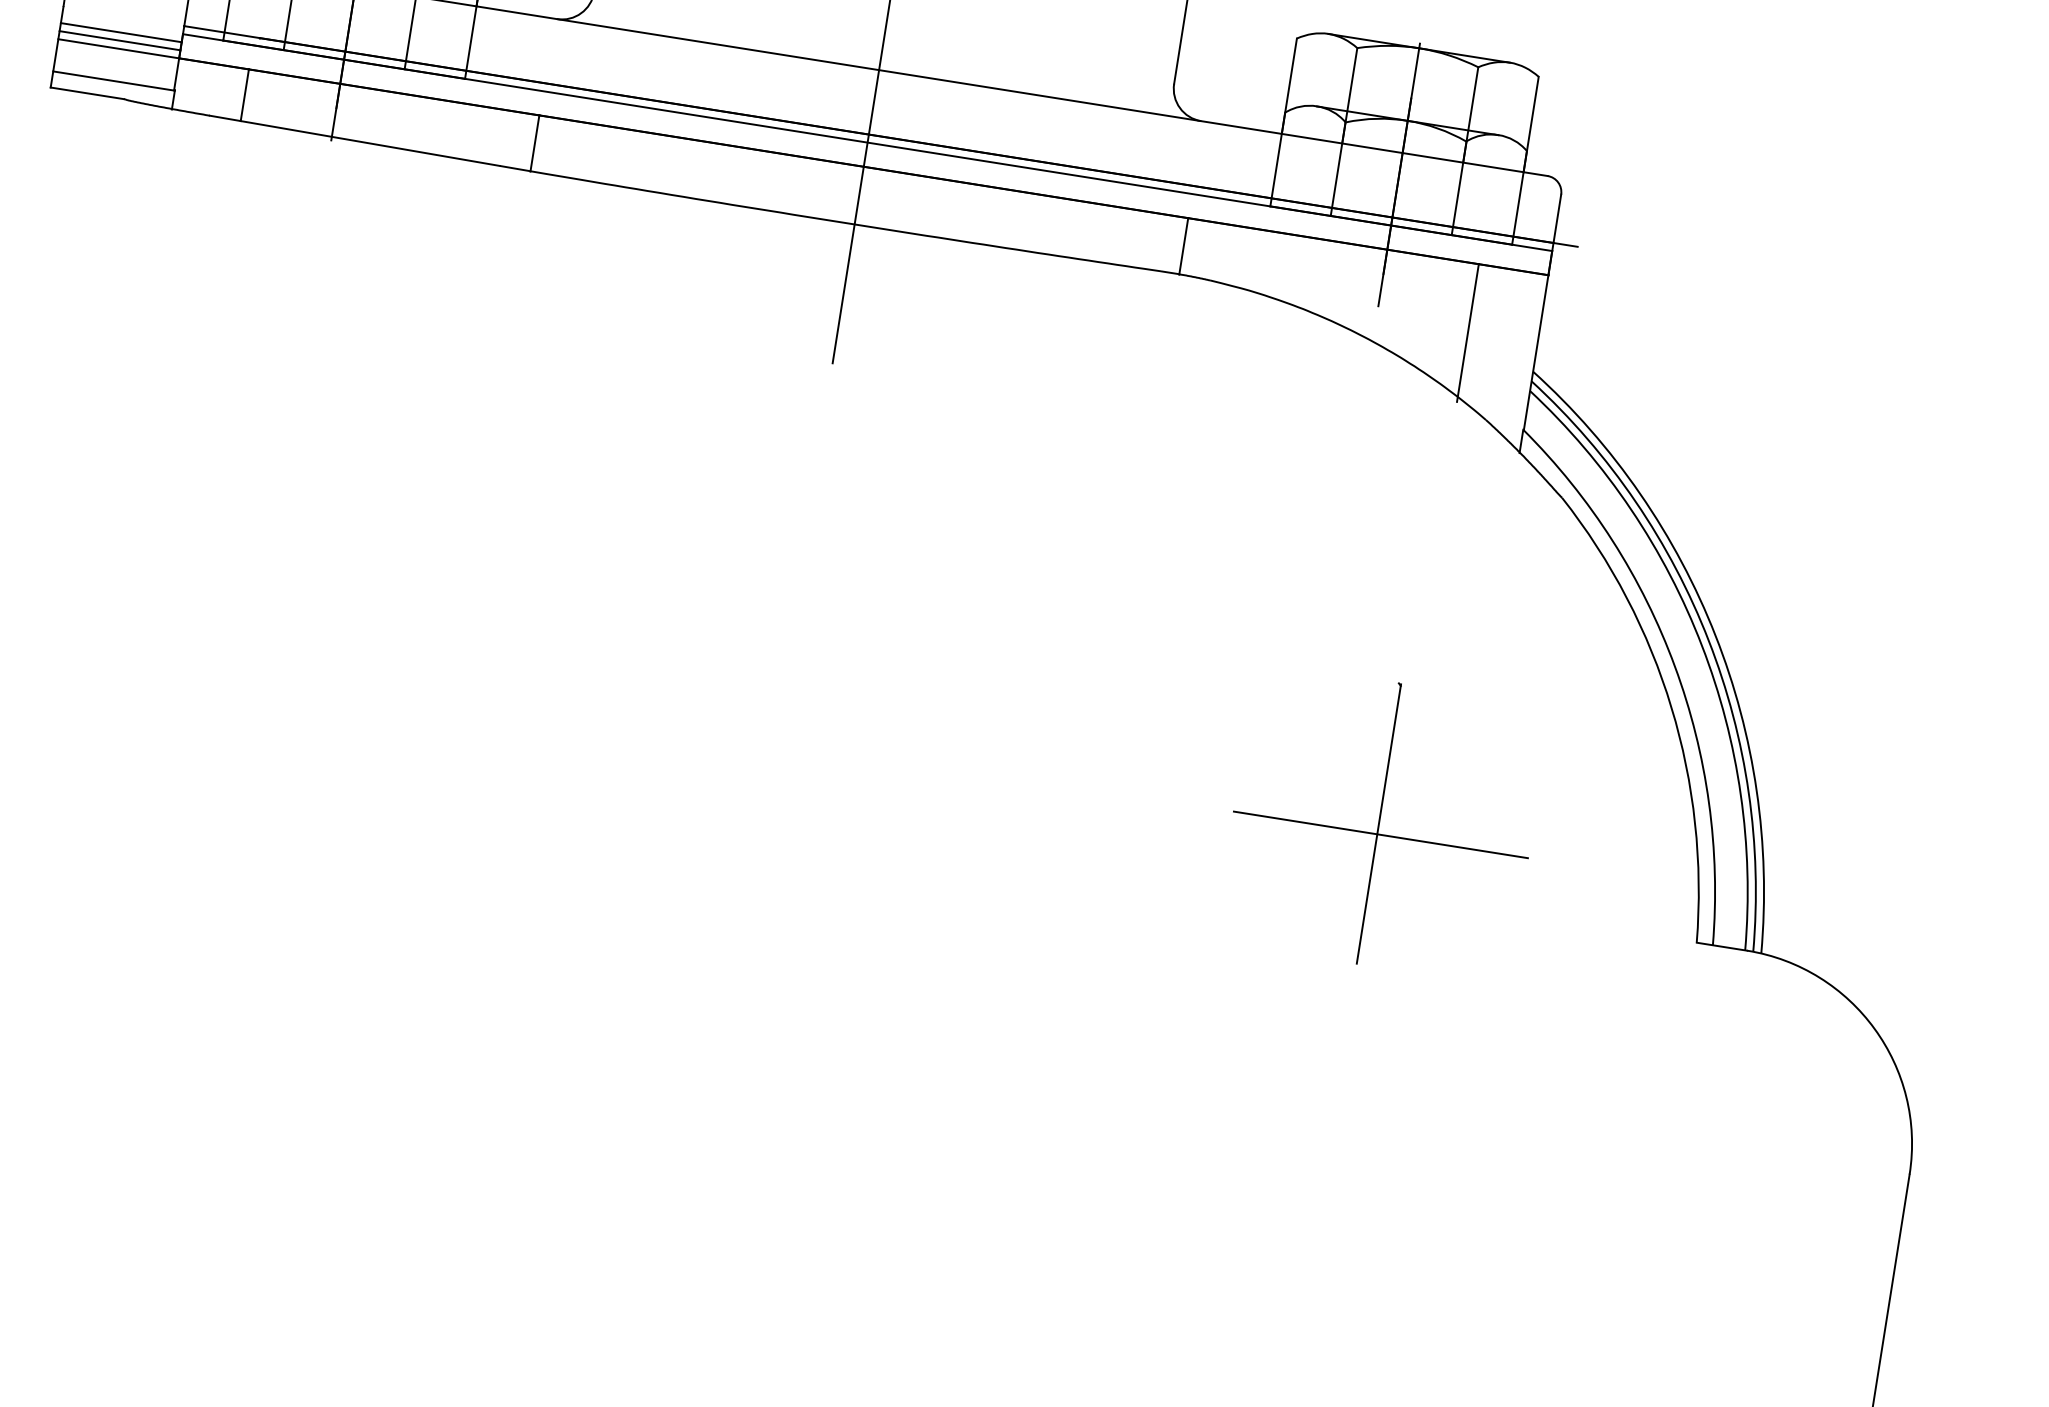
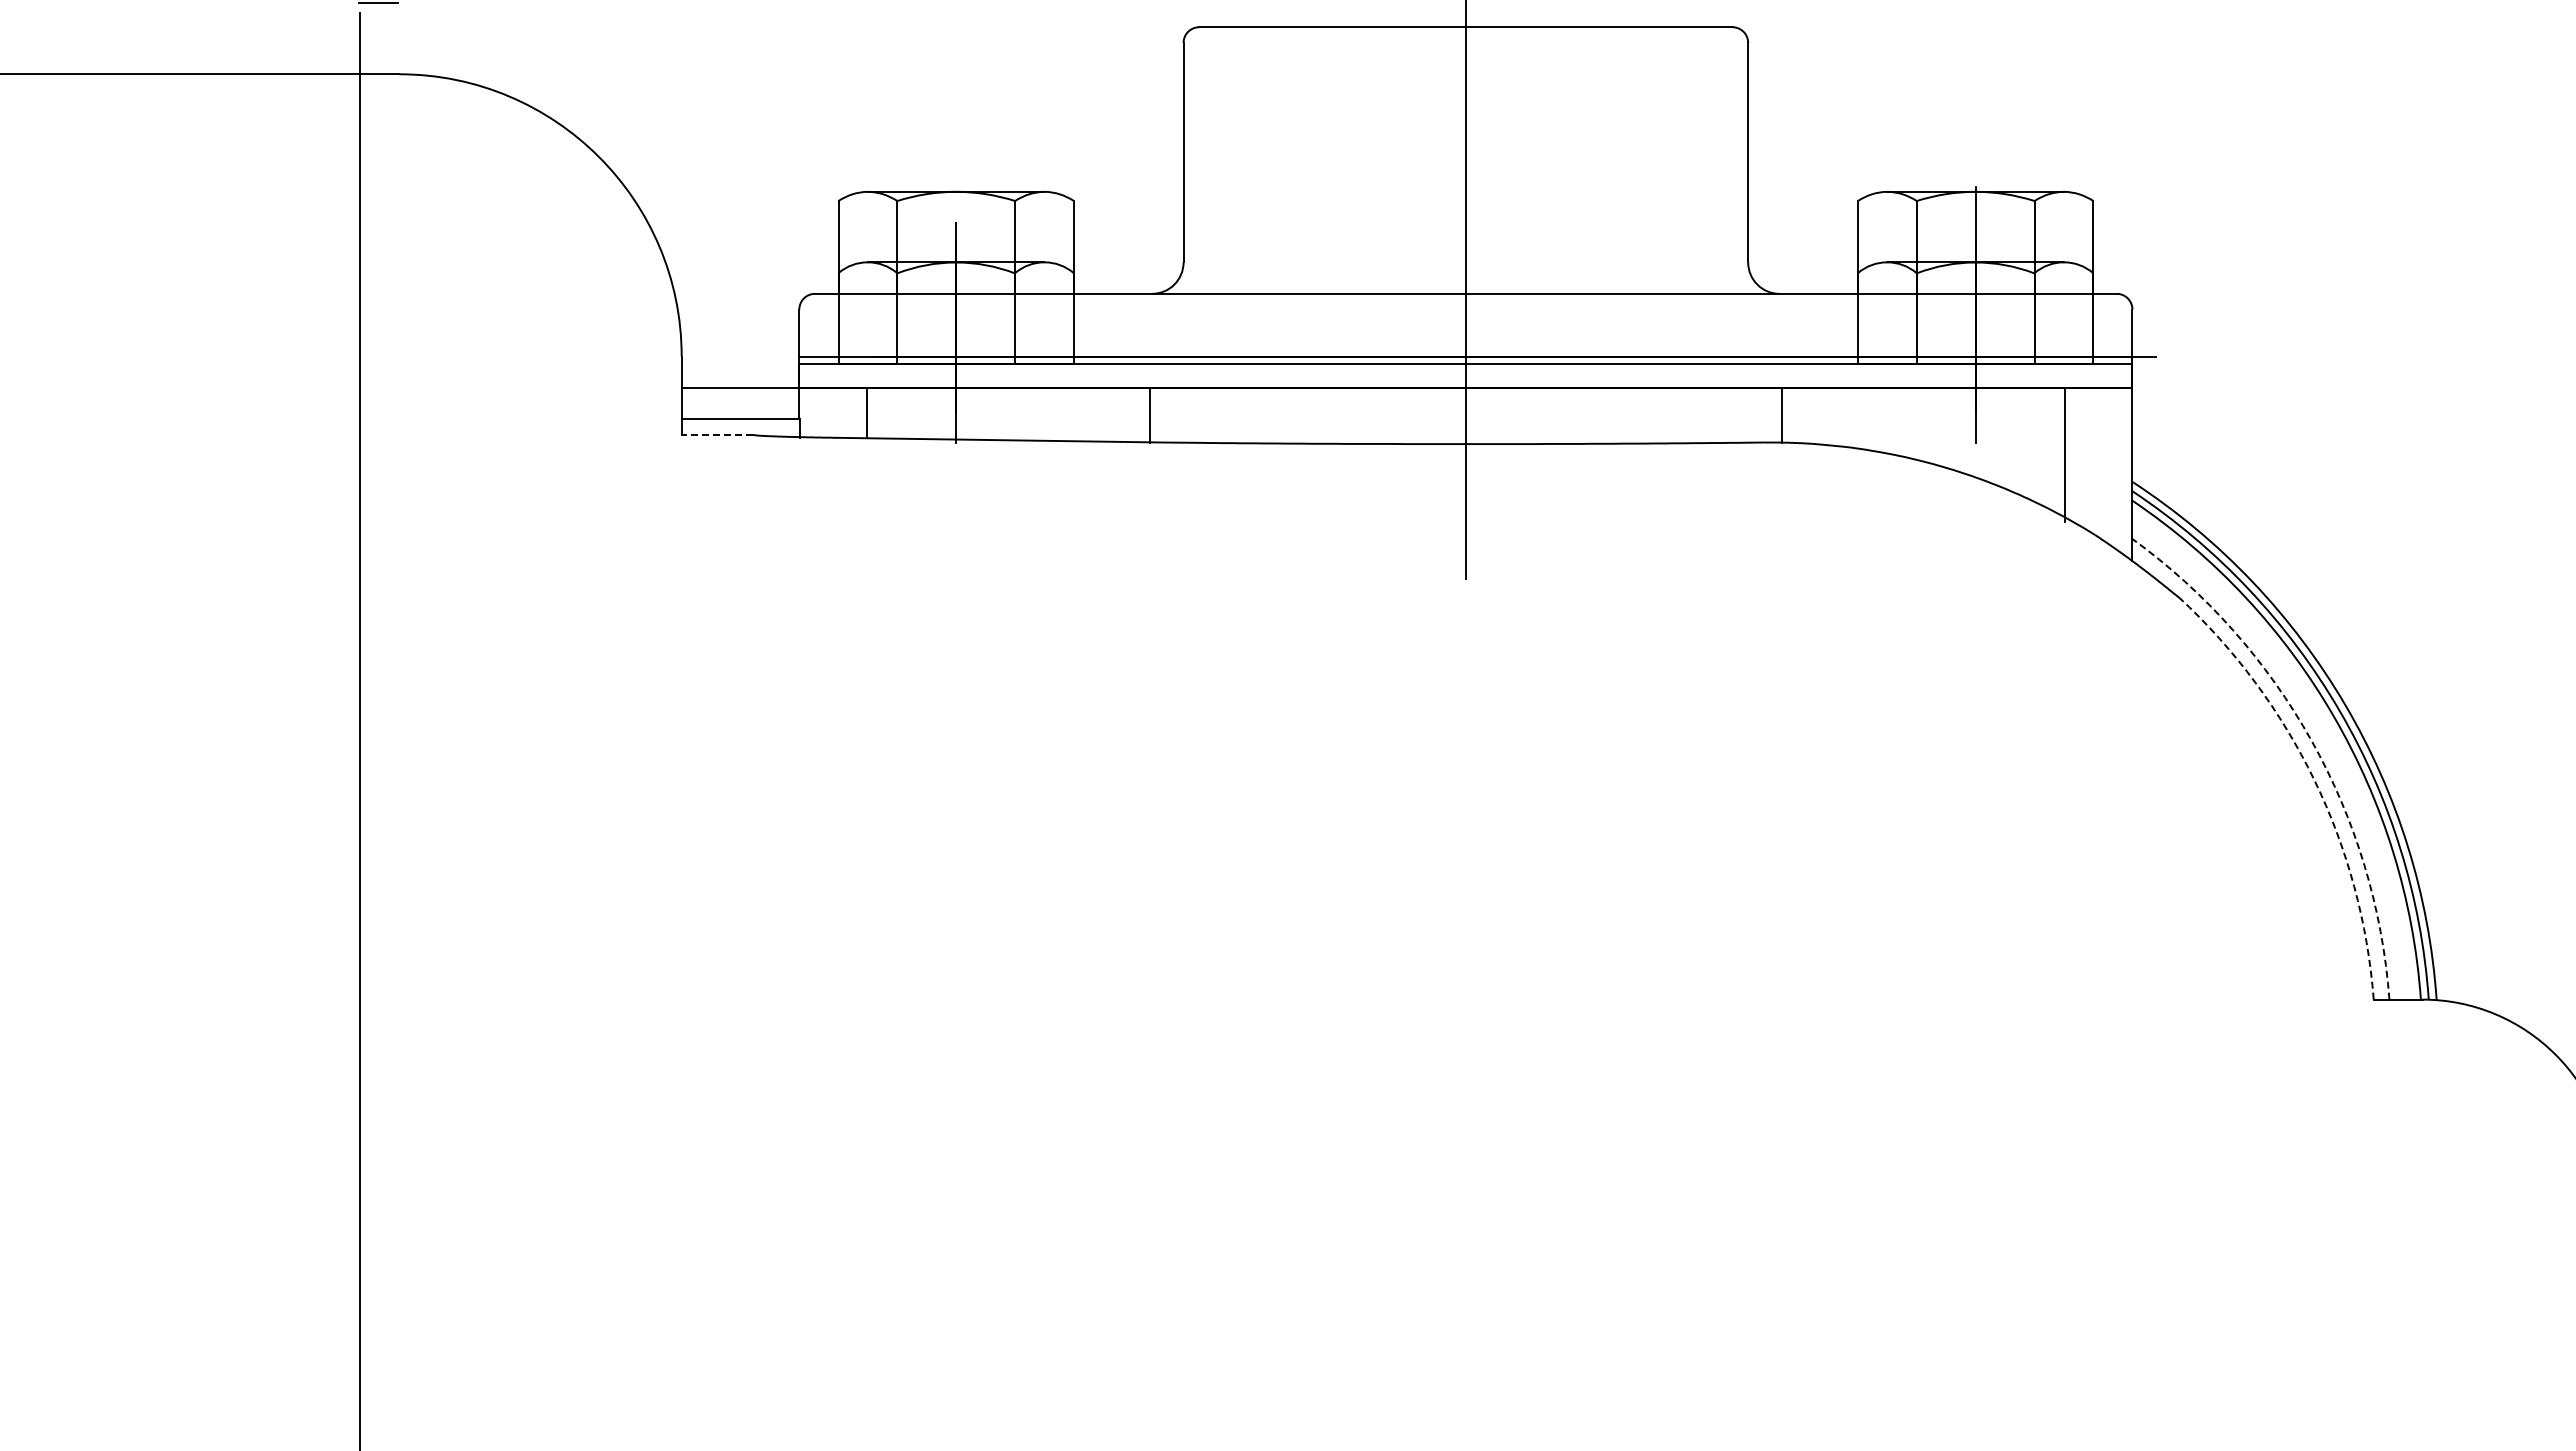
line: (121, 32) -> (740, 372), removed
line: (119, 41) -> (740, 380), removed
line: (87, 93) -> (717, 435), solid -> dashed
arc: (1674, 666) -> (2311, 740), solid -> dashed
arc: (1671, 708) -> (2314, 780), solid -> dashed
part: (1382, 824) -> (2057, 934), removed

